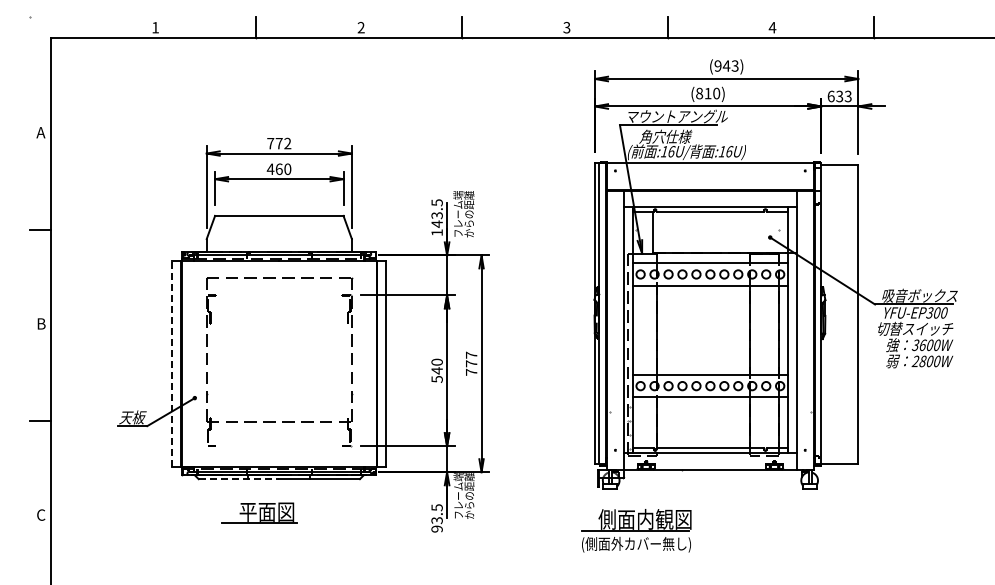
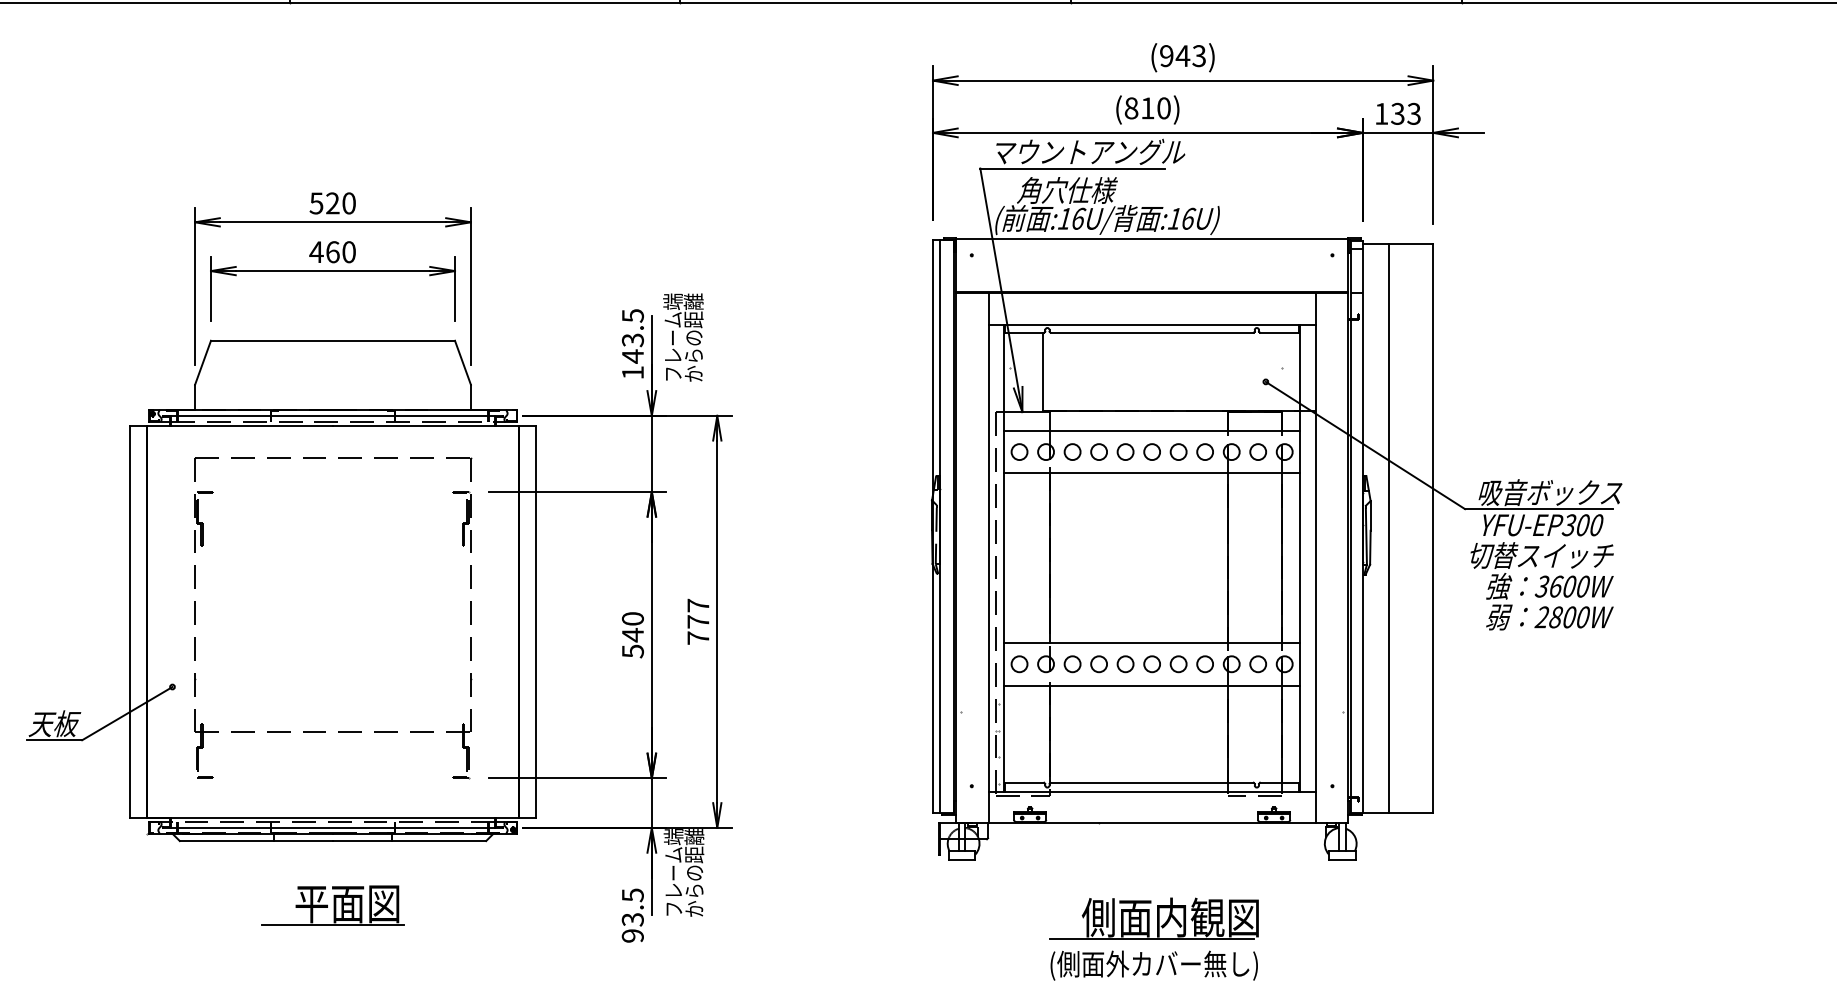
text: (830, 96) -> (1380, 113), 633 -> 133
text: (279, 143) -> (333, 203), 772 -> 520
line: (835, 314) -> (1389, 528), added
line: (172, 363) -> (130, 621), dashed -> solid
line: (239, 479) -> (257, 841), dashed -> solid
part: (259, 512) -> (333, 904), moved
part: (636, 530) -> (1154, 938), moved

